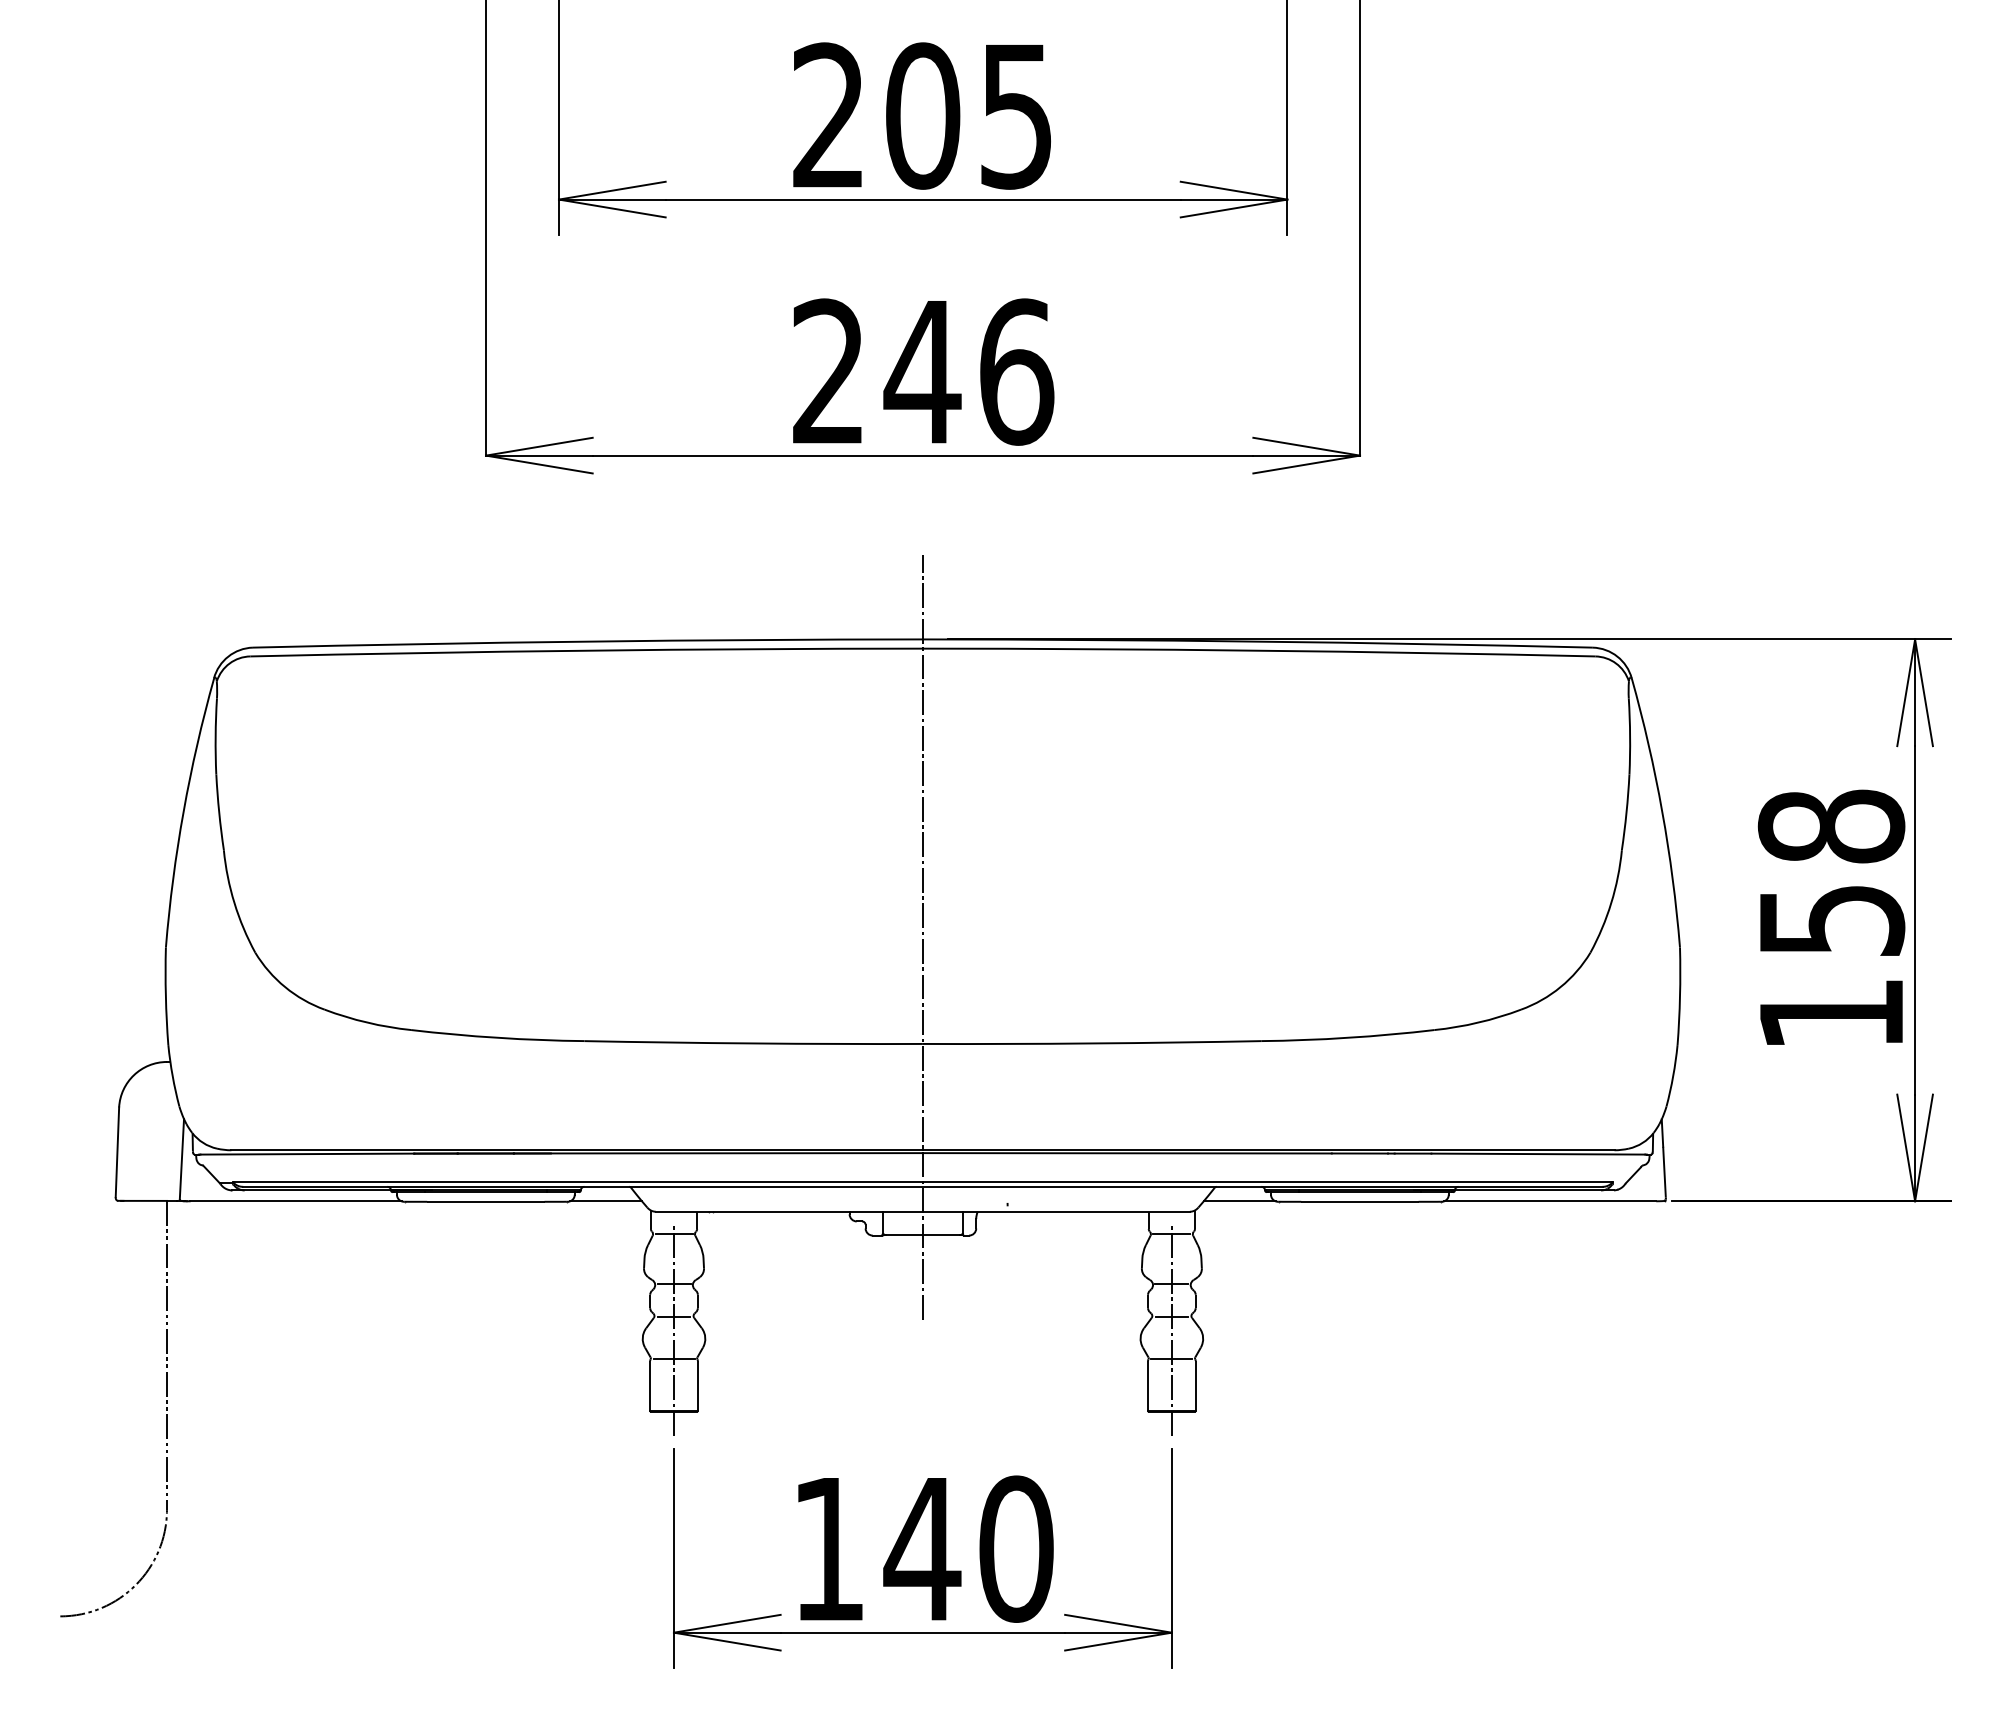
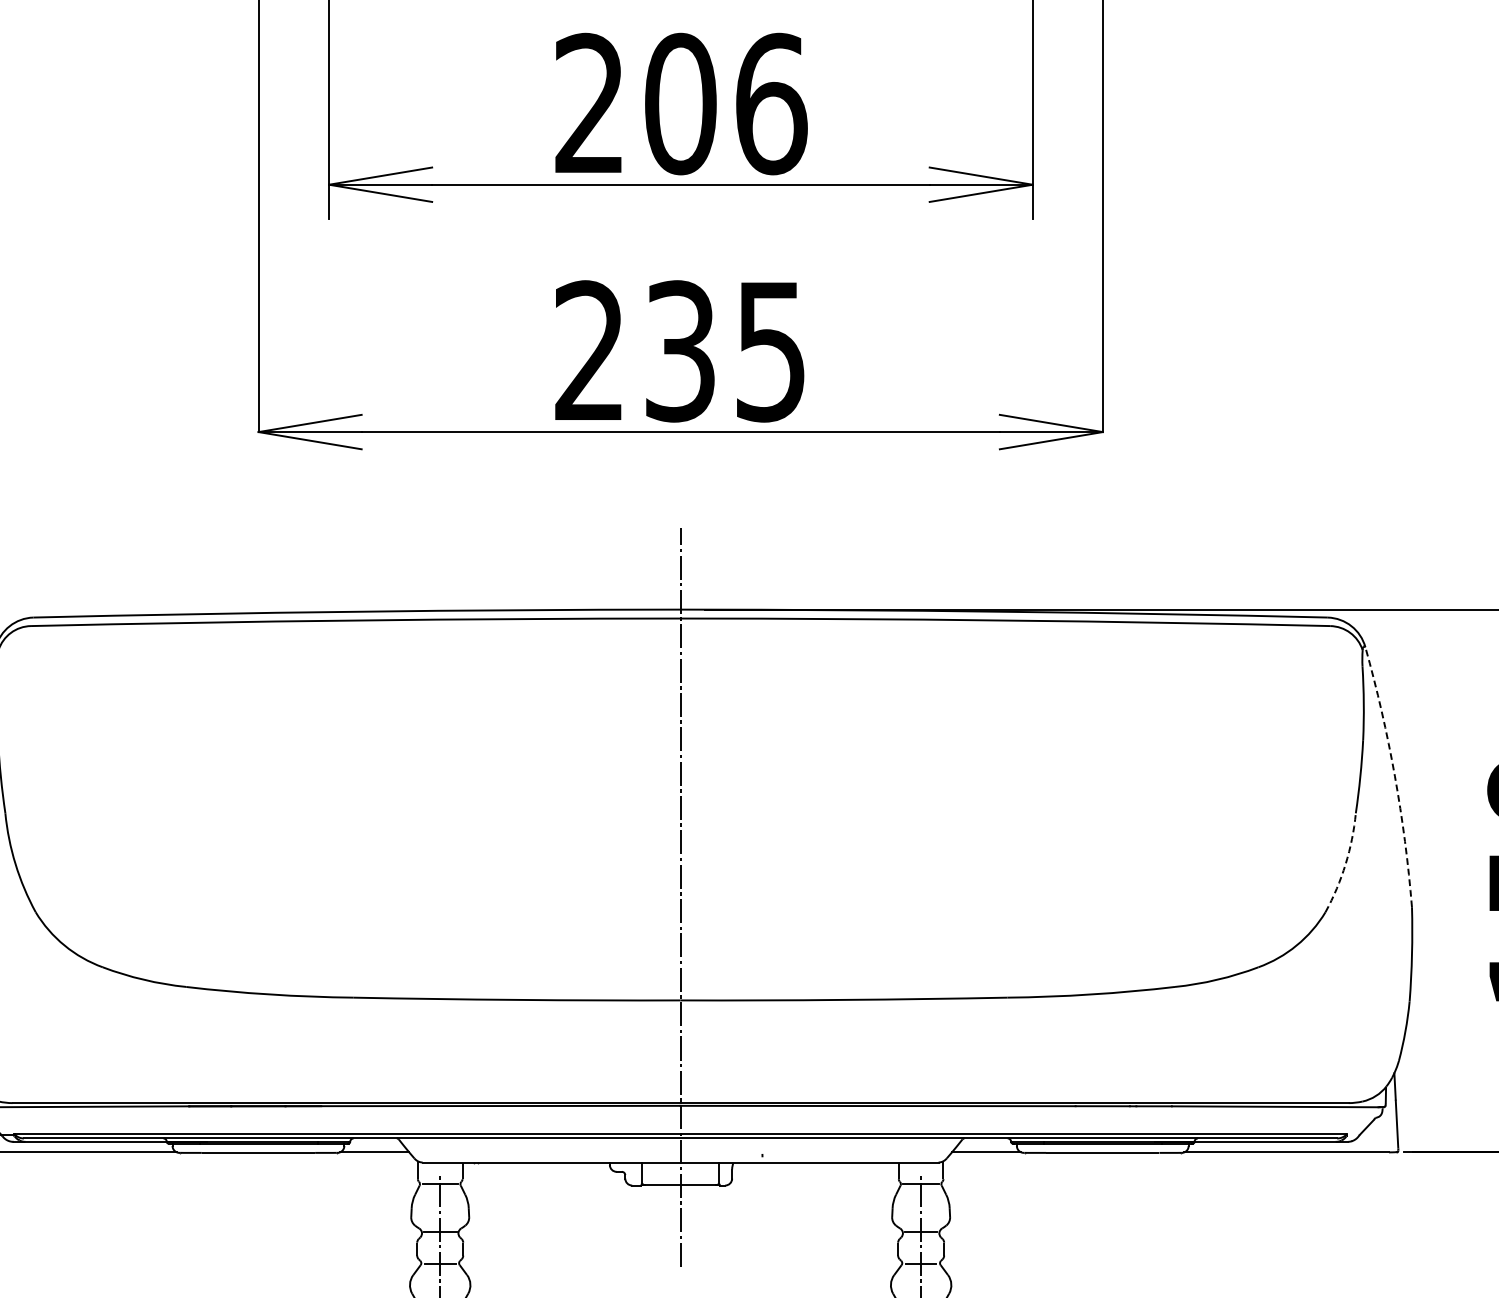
text: (1017, 115) -> (772, 103), 205 -> 206
text: (968, 371) -> (724, 350), 246 -> 235
arc: (1662, 811) -> (1395, 775), solid -> dashed
arc: (1611, 903) -> (1345, 864), solid -> dashed

